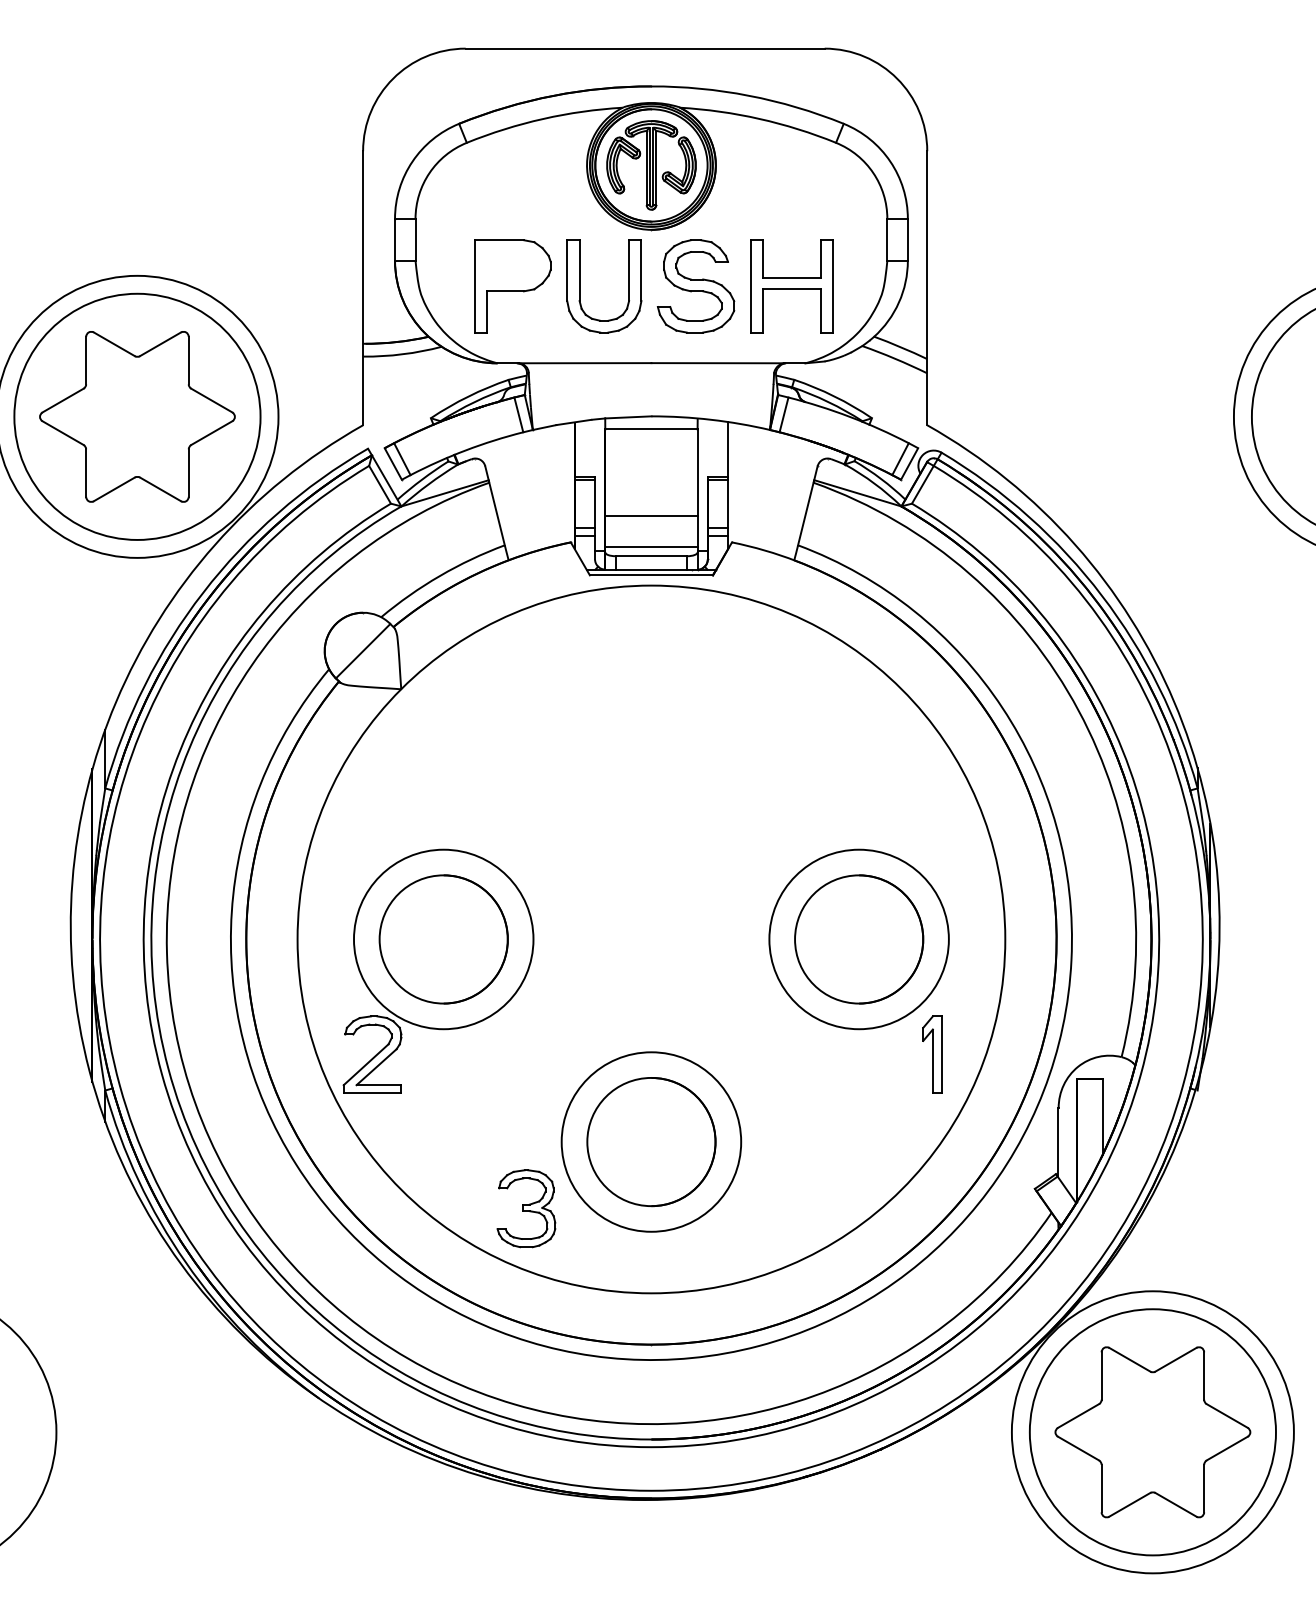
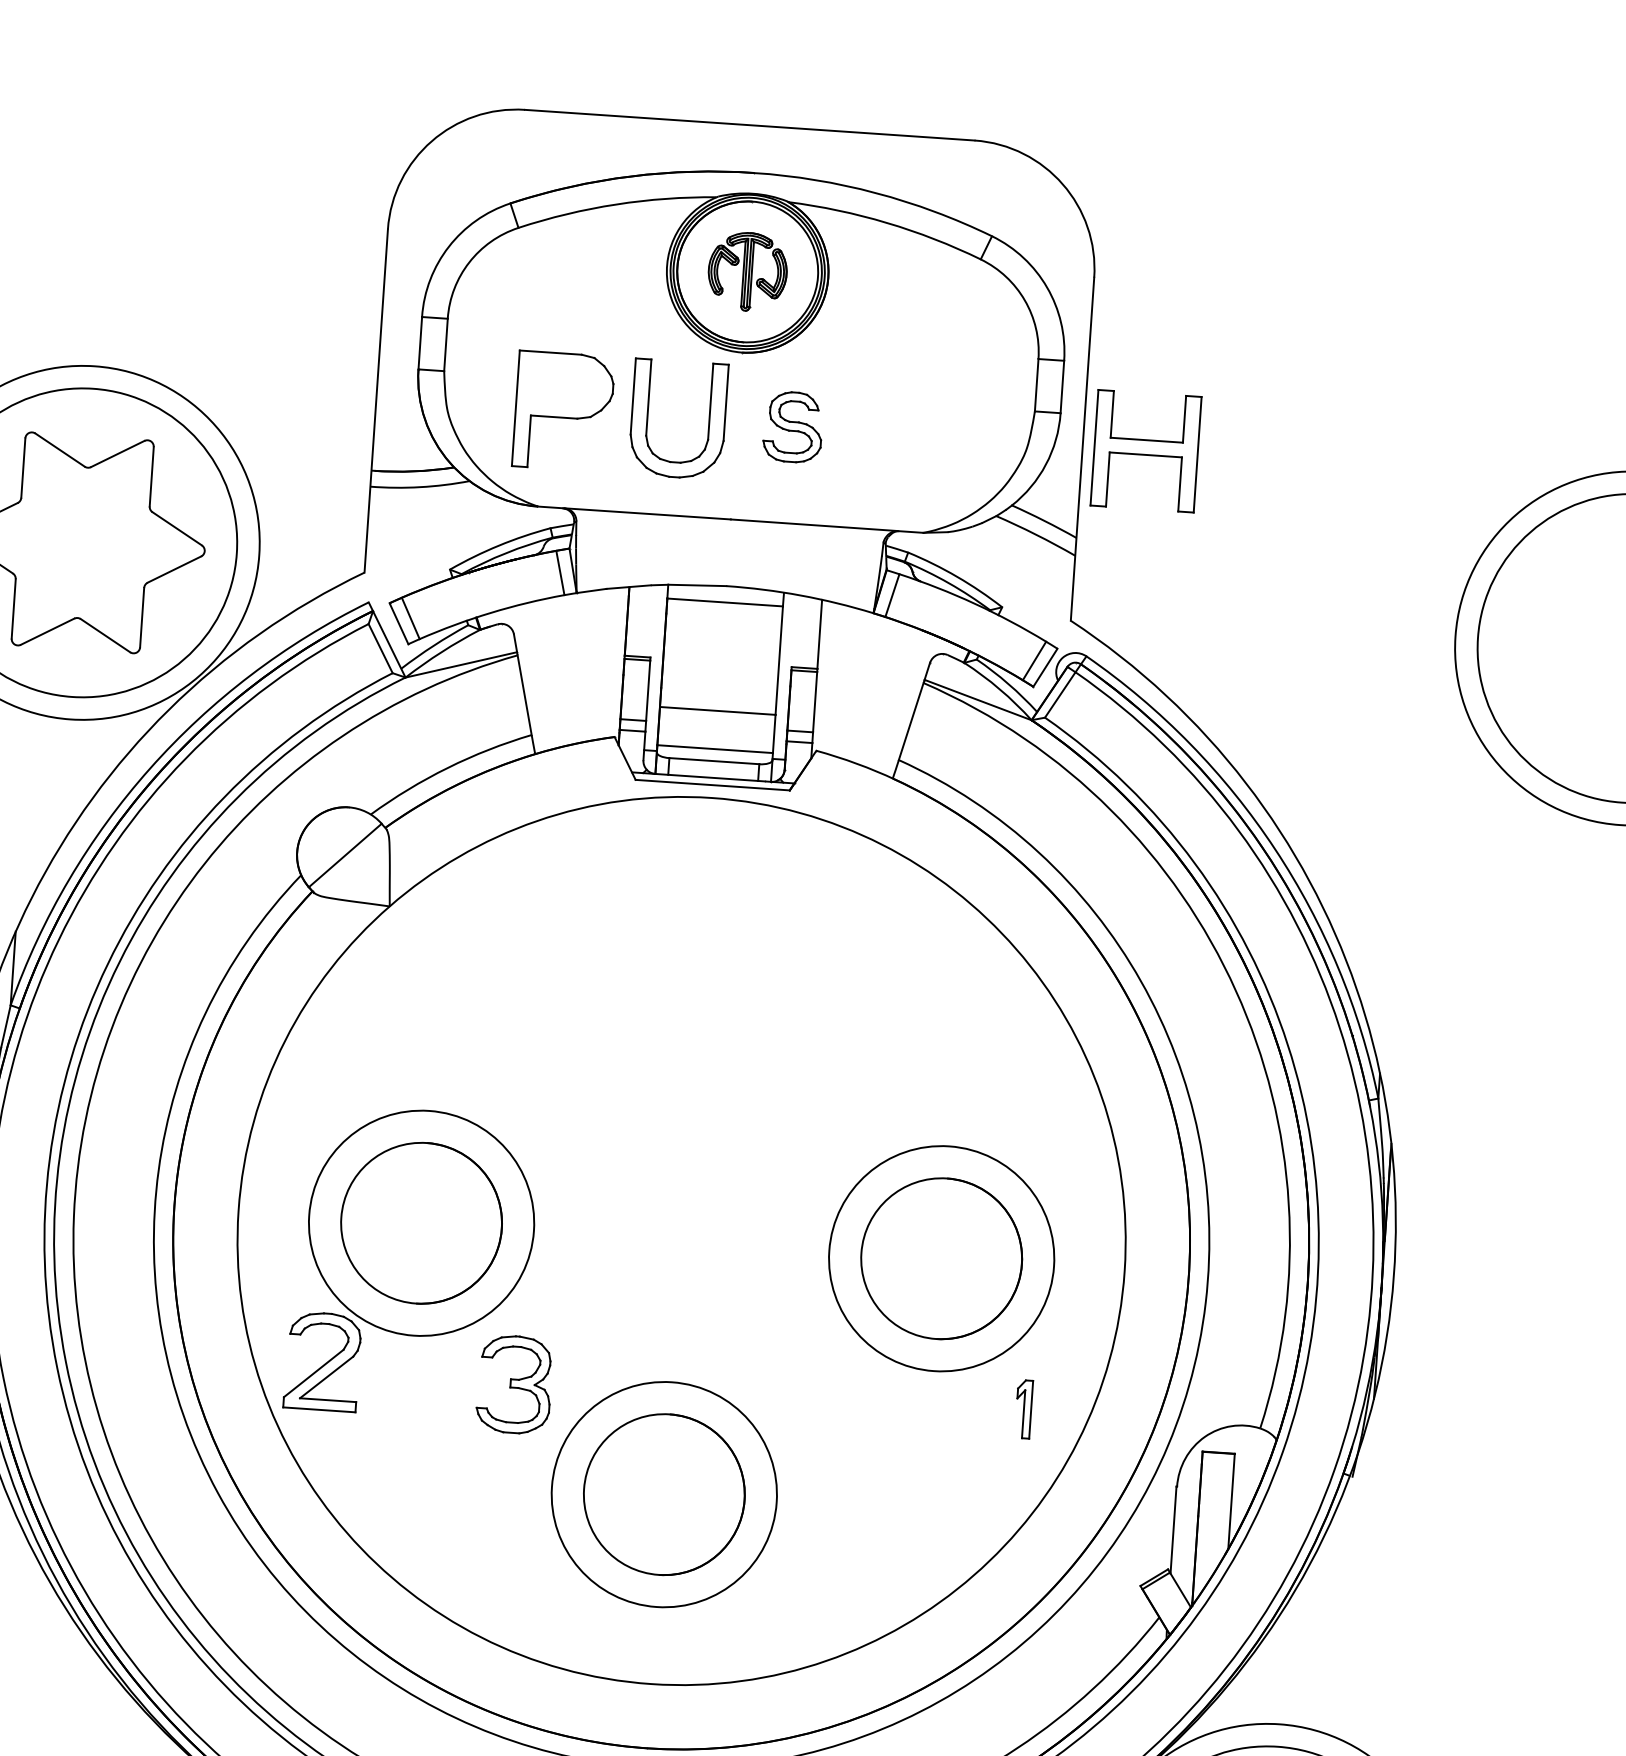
part: (651, 165) -> (747, 272), size x0.7
part: (695, 286) -> (792, 427), size x0.6
part: (791, 286) -> (1145, 451), moved
part: (932, 1054) -> (1023, 1409), size x0.6
part: (526, 1208) -> (514, 1384), moved

